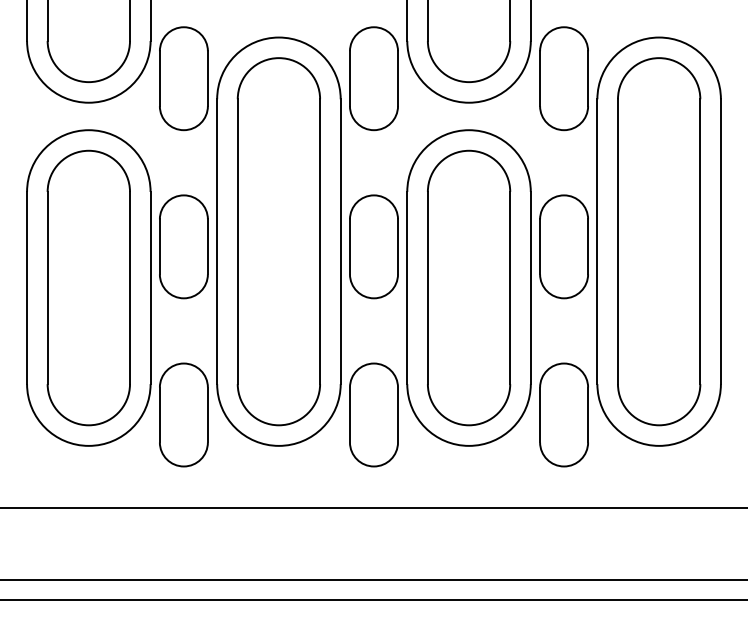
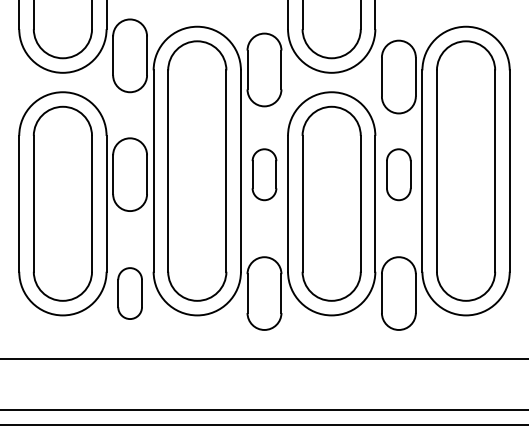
part: (373, 78) -> (264, 69), moved
part: (563, 78) -> (398, 76), moved
part: (373, 246) -> (264, 174), size x0.7
part: (563, 246) -> (398, 174), size x0.7
part: (183, 414) -> (129, 293), size x0.7

